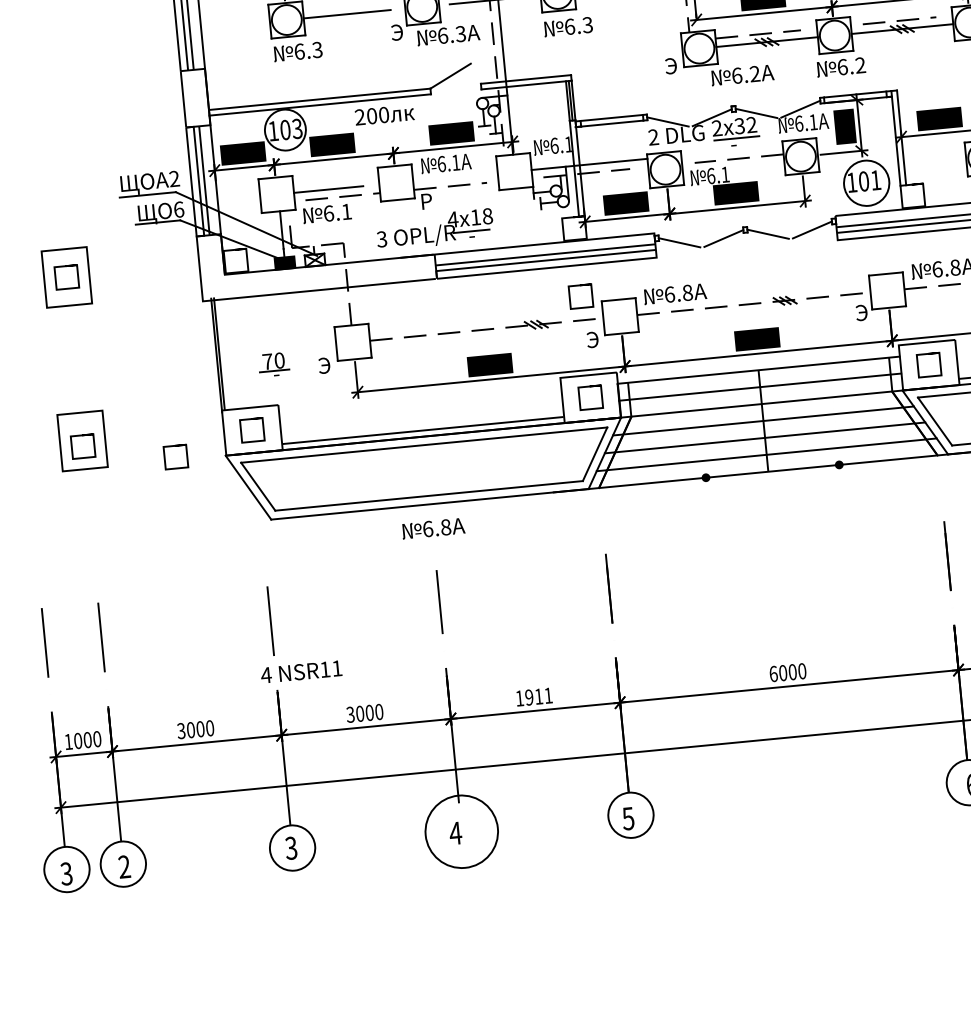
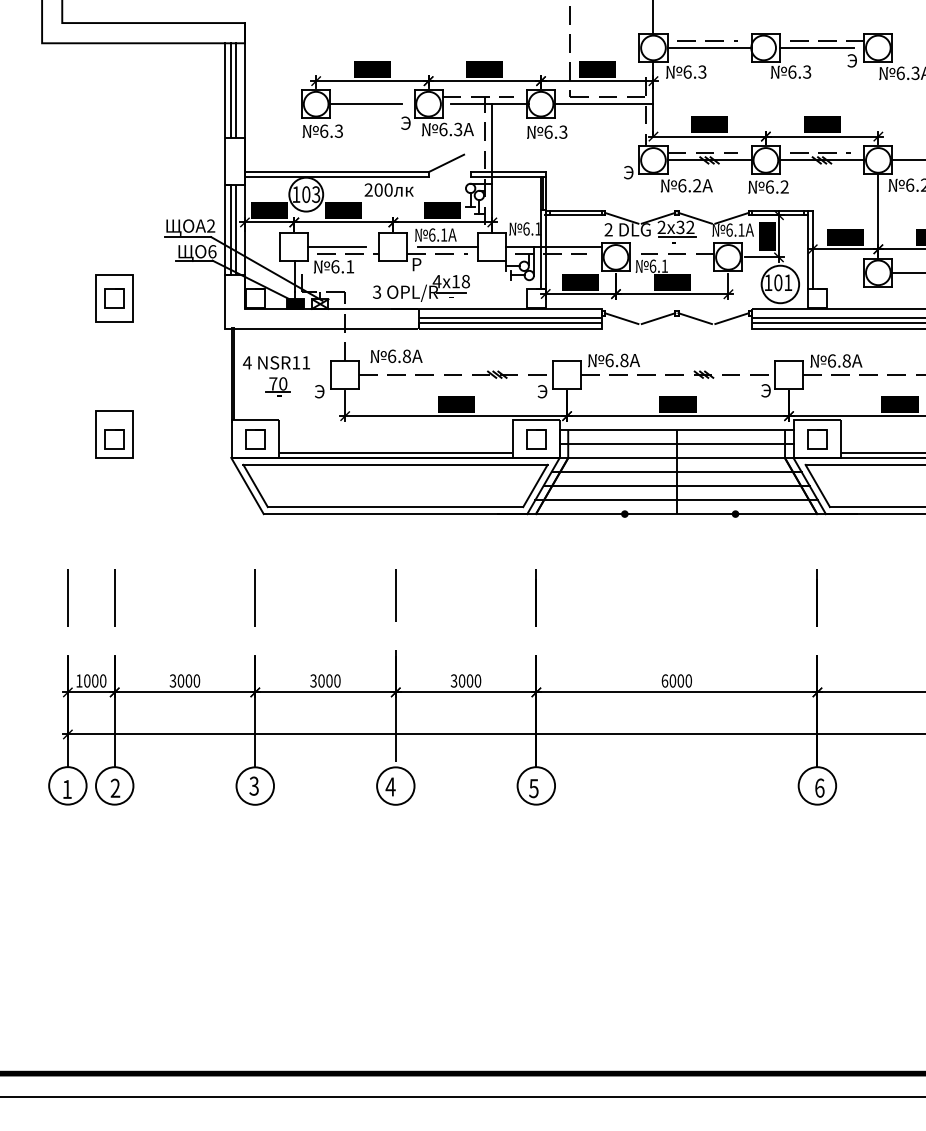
line: (461, 177) -> (447, 247), added
curve: (580, 286) -> (536, 346), removed
curve: (175, 446) -> (190, 446), removed
text: (433, 528) -> (396, 356), moved
text: (300, 671) -> (275, 362), moved
text: (533, 696) -> (465, 680), 1911 -> 3000
circle: (461, 831) -> (395, 785), size x0.62
text: (65, 874) -> (66, 789), 3 -> 1

